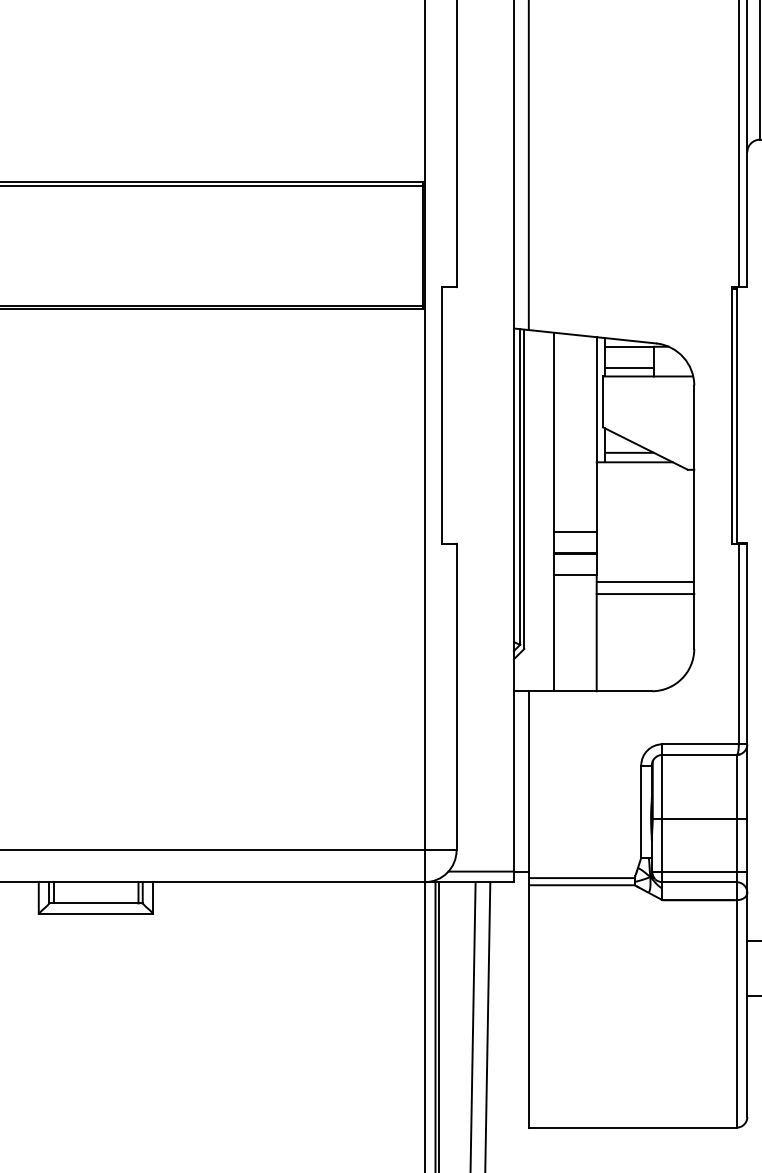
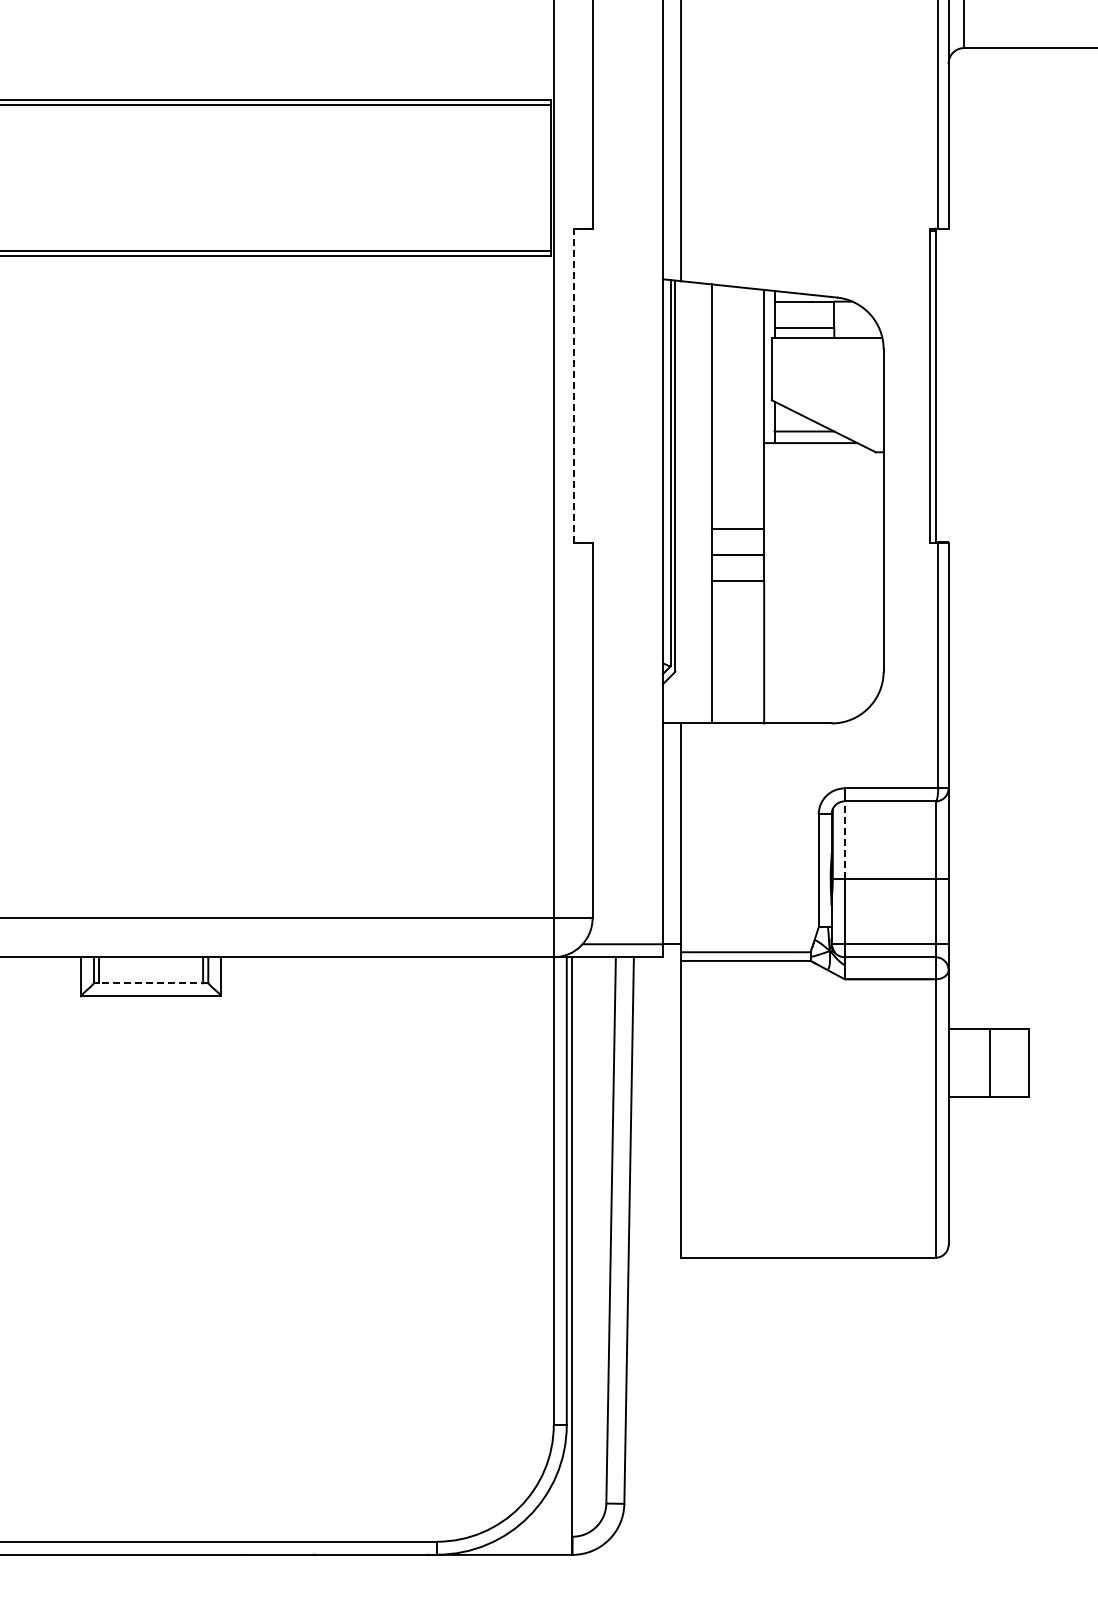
line: (441, 415) -> (574, 385), solid -> dashed
line: (645, 581) -> (823, 589), removed
line: (645, 594) -> (823, 604), removed
line: (662, 786) -> (844, 840), solid -> dashed
line: (95, 903) -> (150, 983), solid -> dashed

